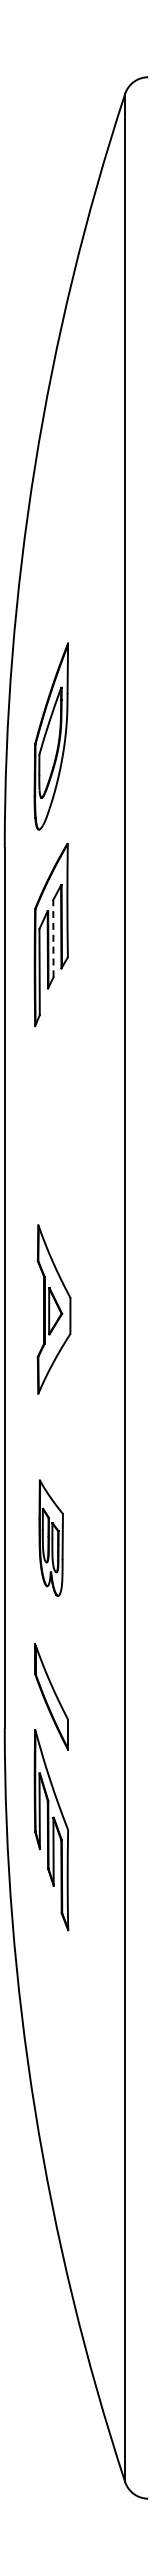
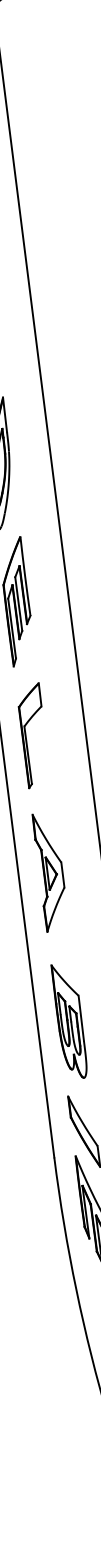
line: (53, 938) -> (18, 603), dashed -> solid
part: (40, 1127) -> (26, 736), added
part: (53, 1309) -> (50, 872), moved
part: (50, 1537) -> (69, 1020), size x1.43

